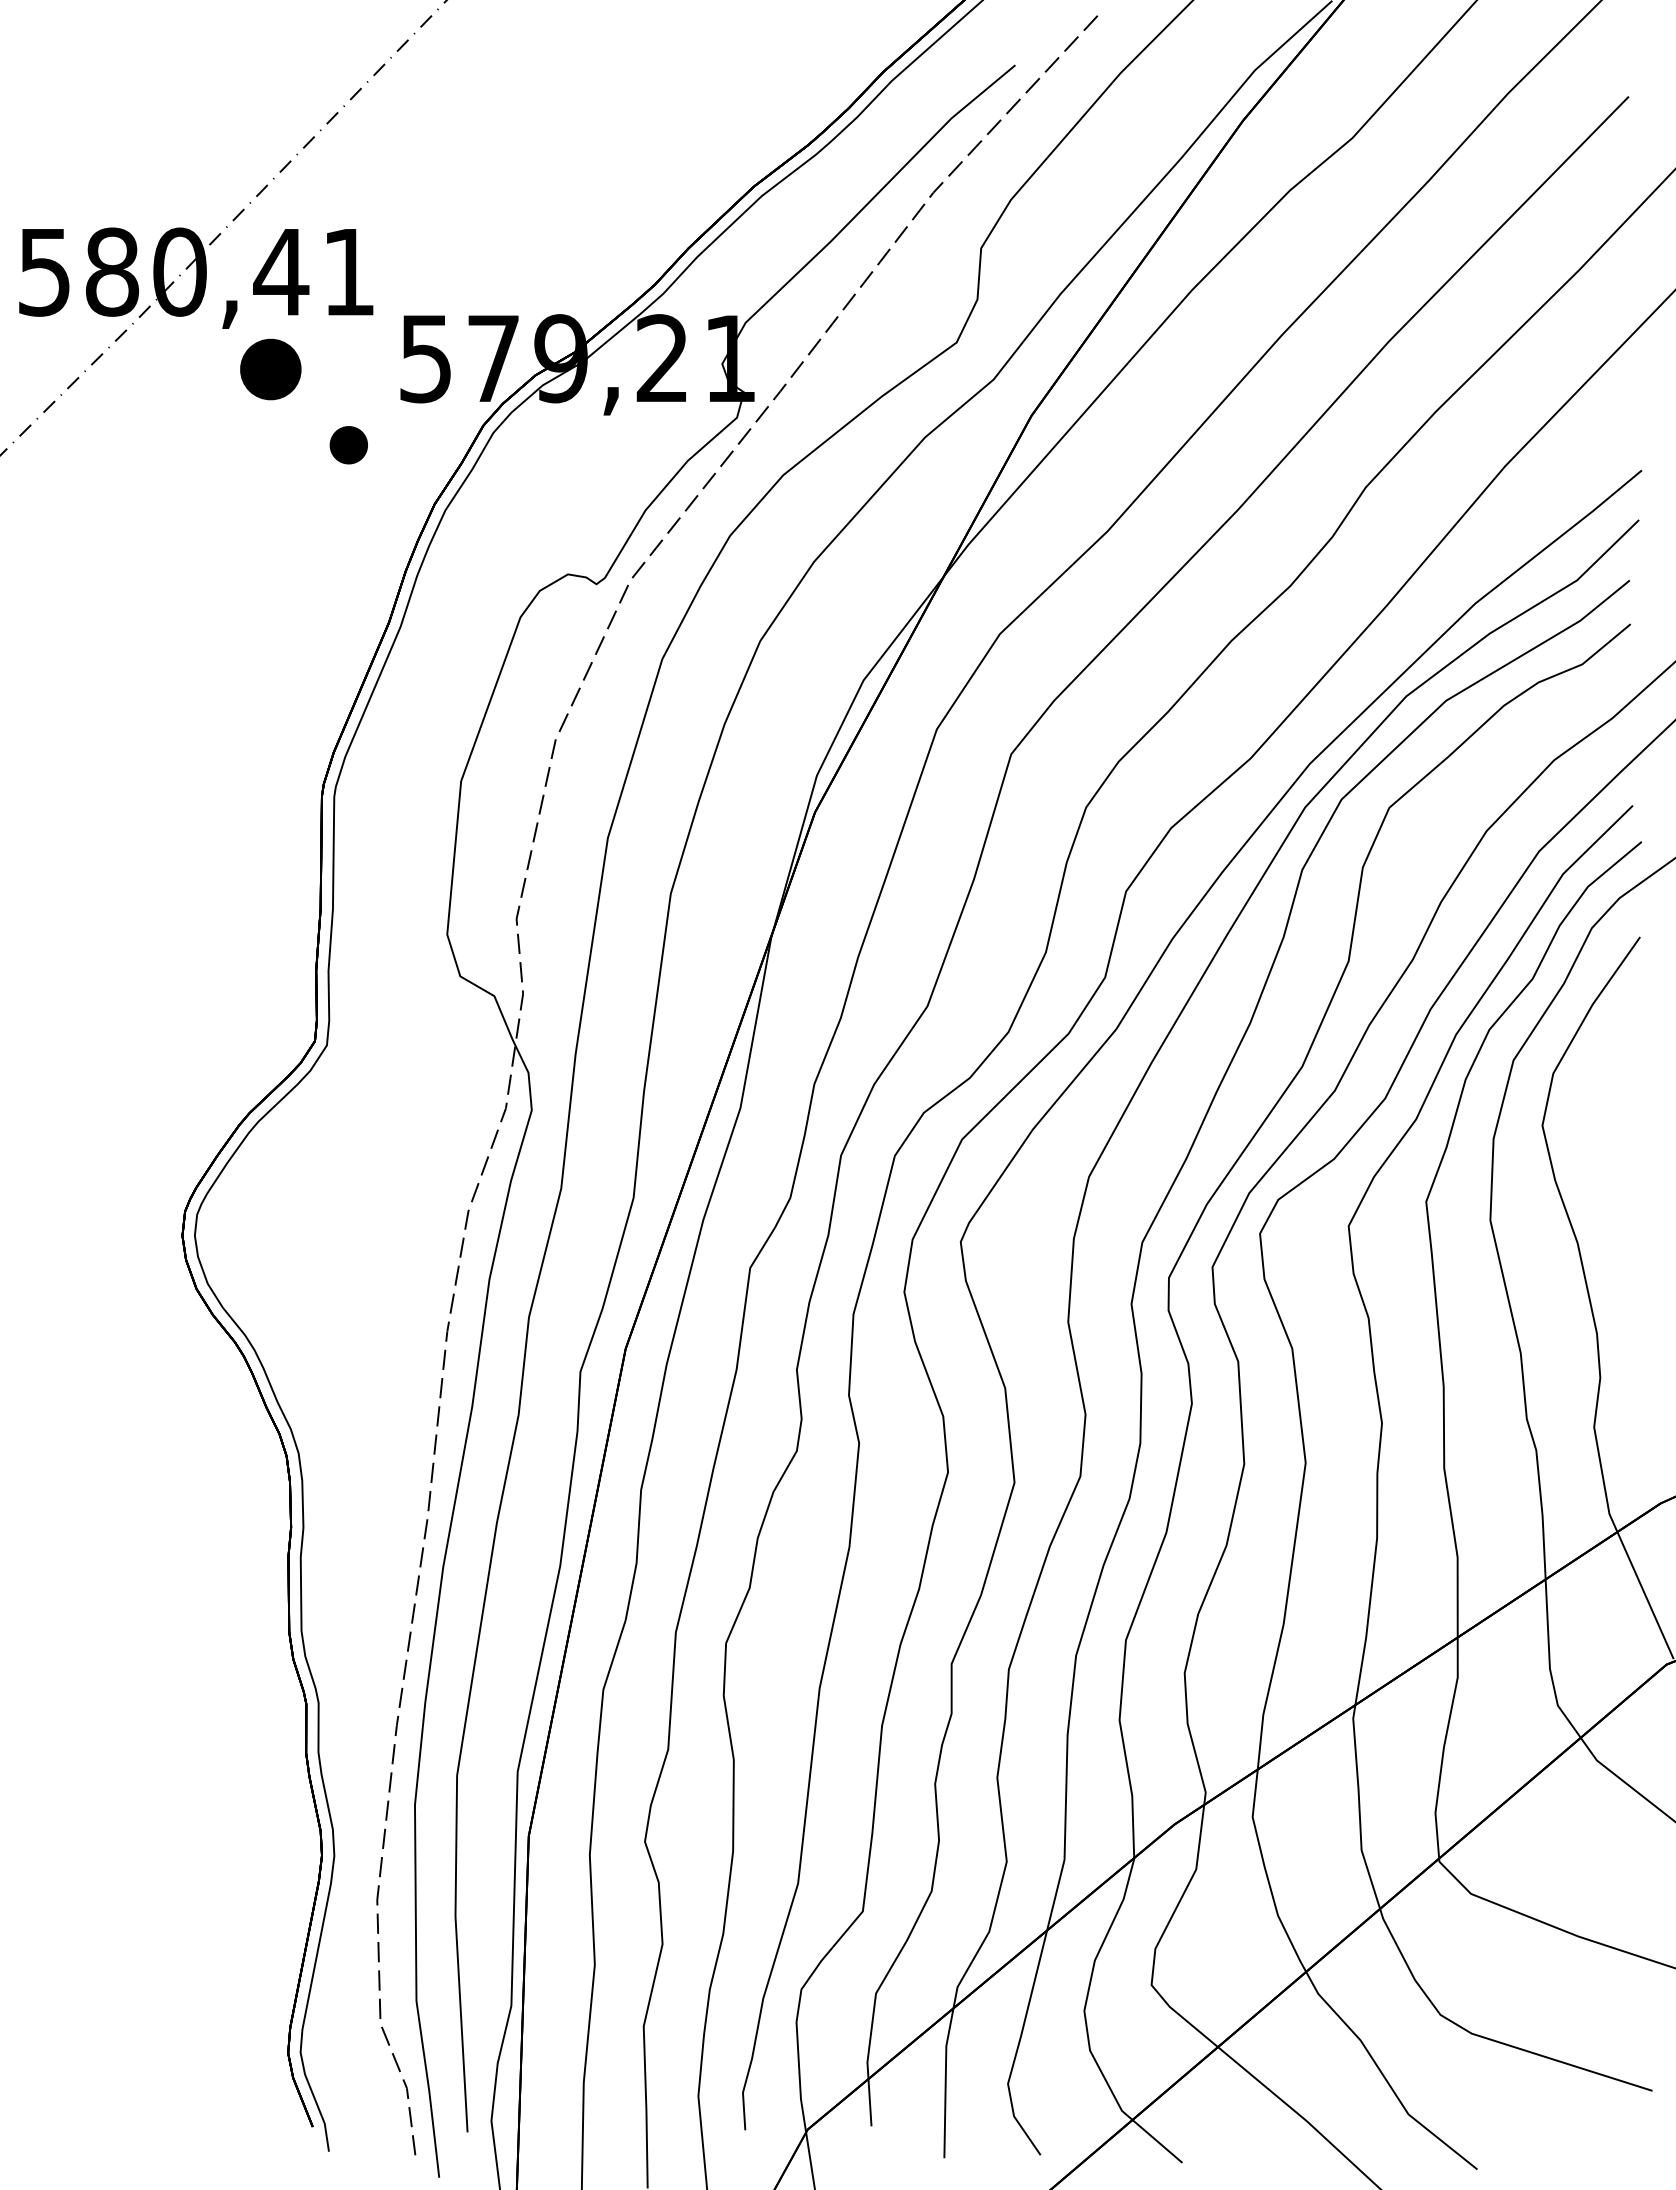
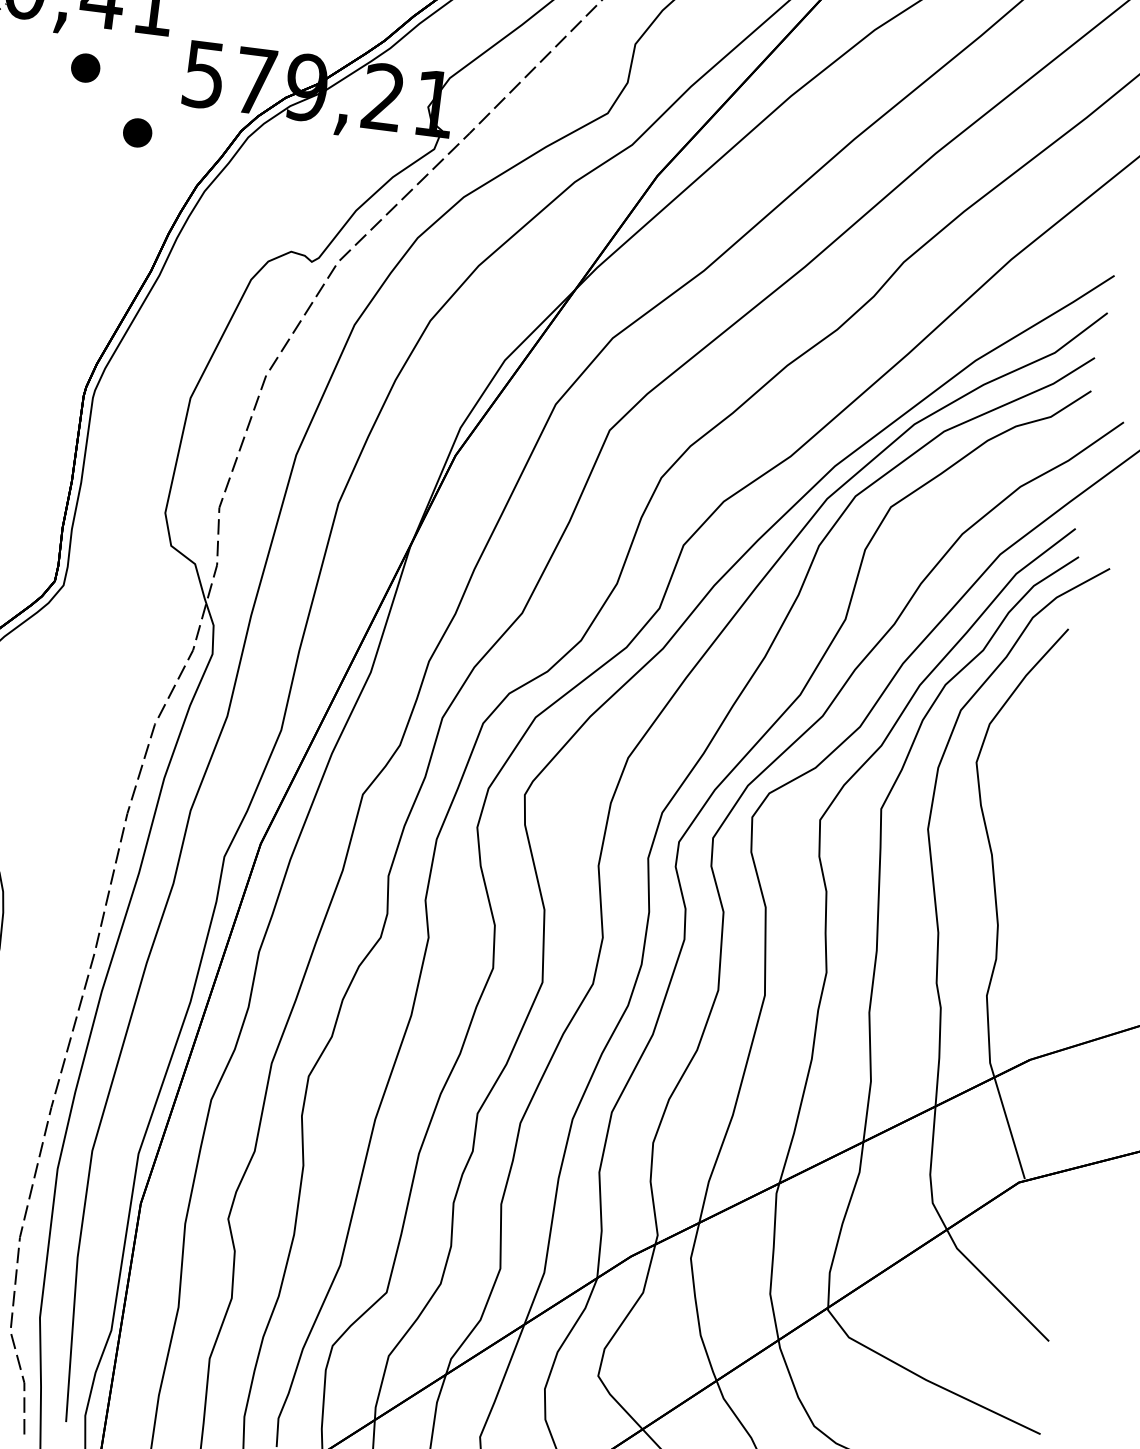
part: (270, 369) -> (85, 68), size x0.62

